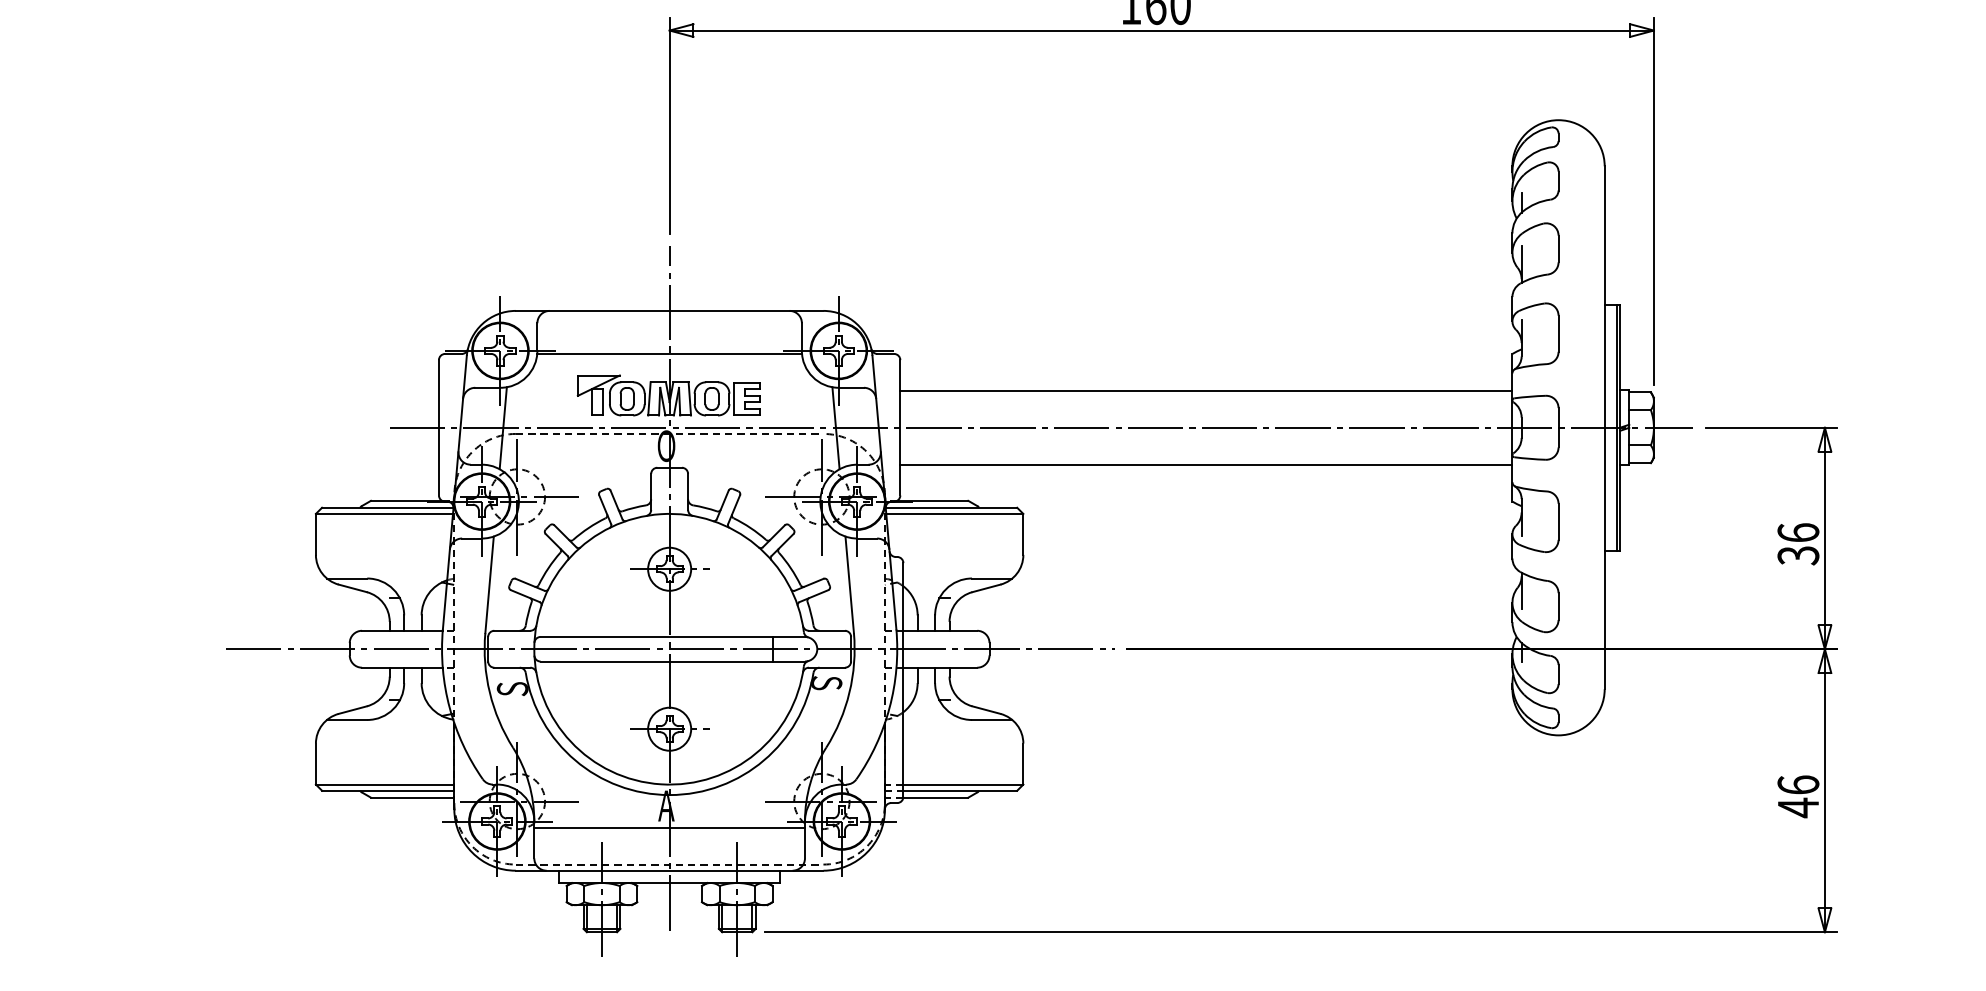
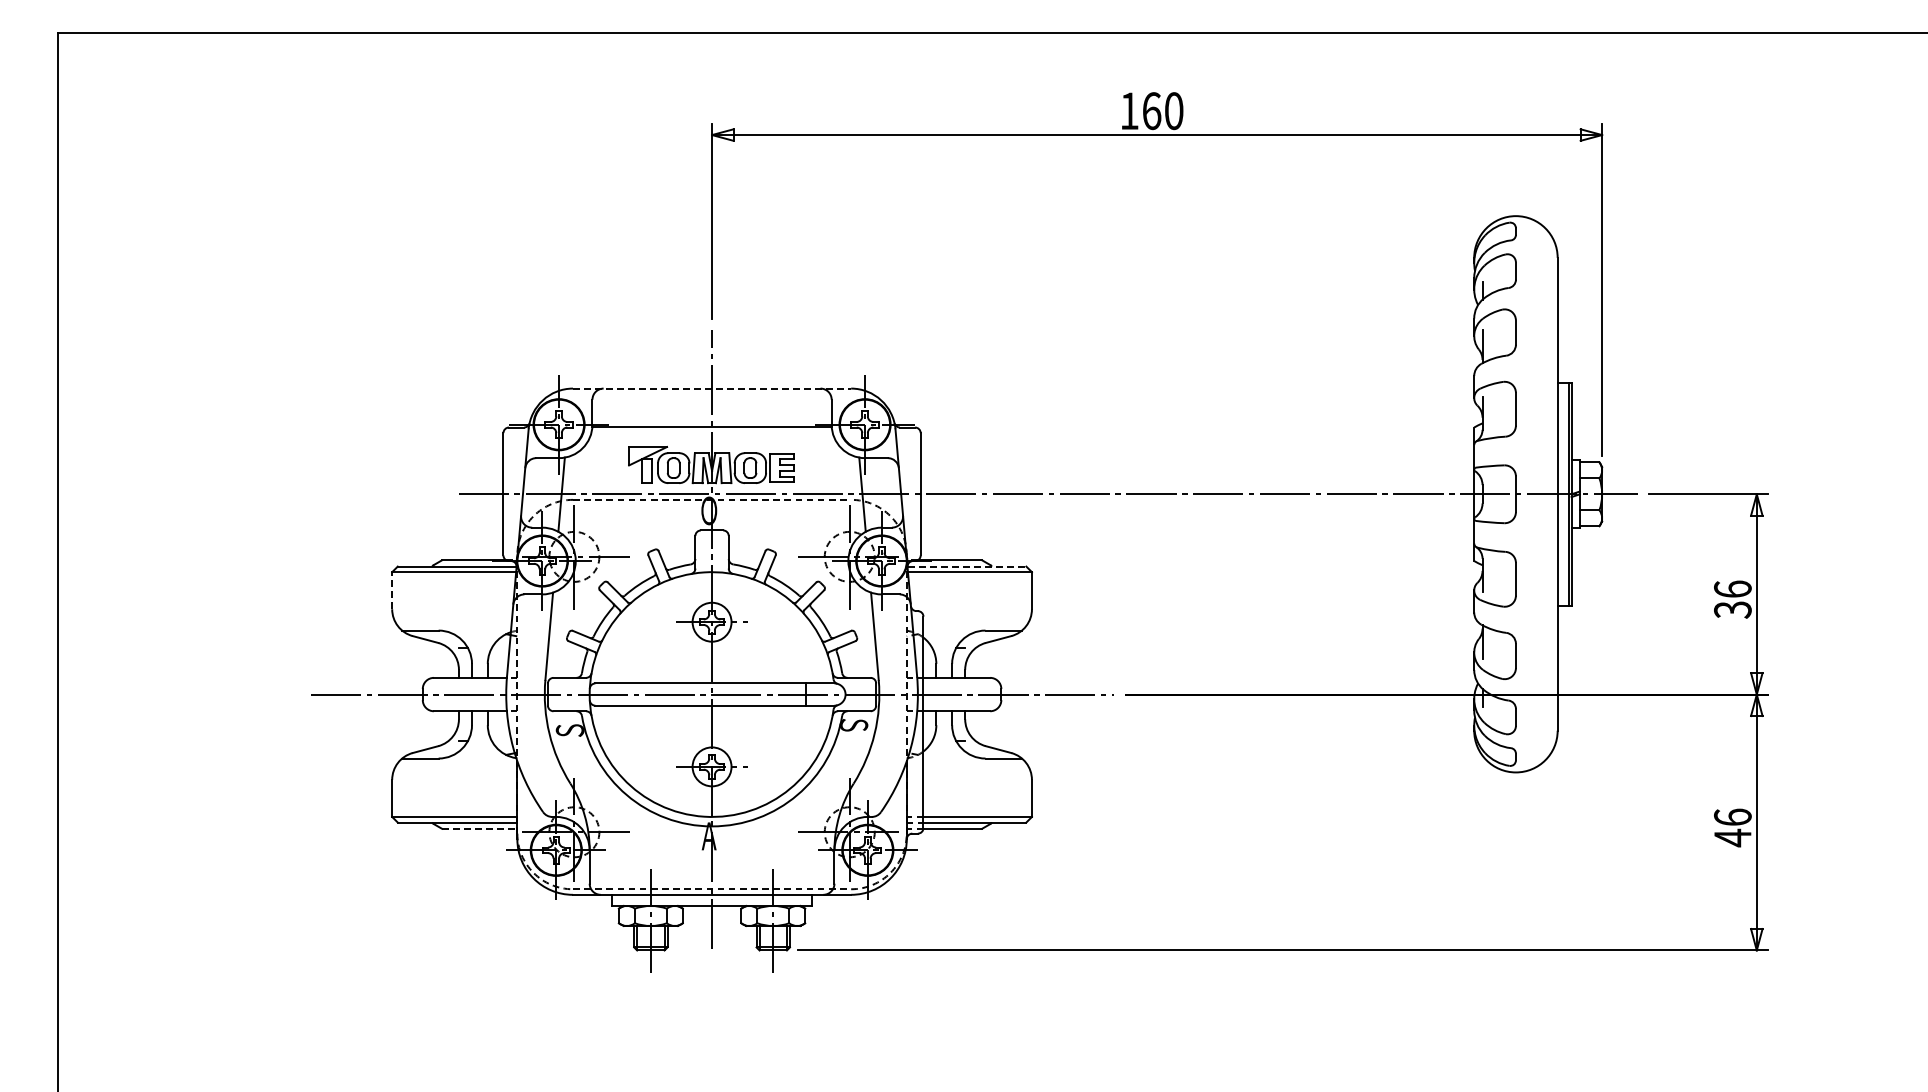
line: (670, 310) -> (712, 388), solid -> dashed
line: (1206, 390) -> (1197, 460), removed
line: (1206, 464) -> (1197, 527), removed
line: (952, 507) -> (967, 566), solid -> dashed
line: (316, 534) -> (392, 590), solid -> dashed
line: (412, 797) -> (479, 828), solid -> dashed
line: (669, 828) -> (711, 856), removed

